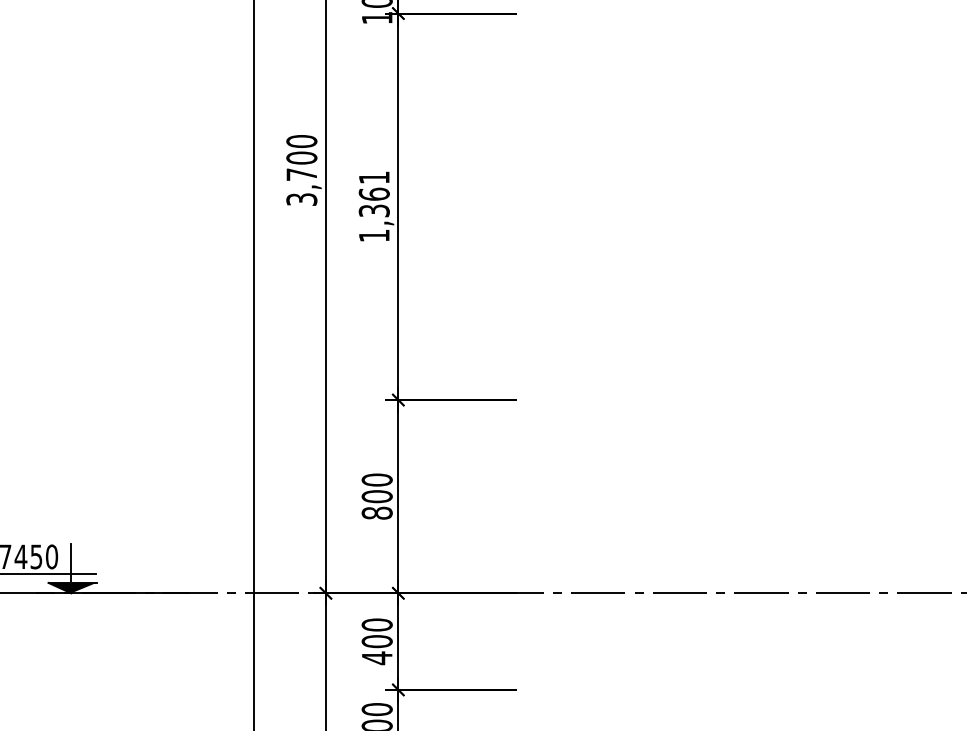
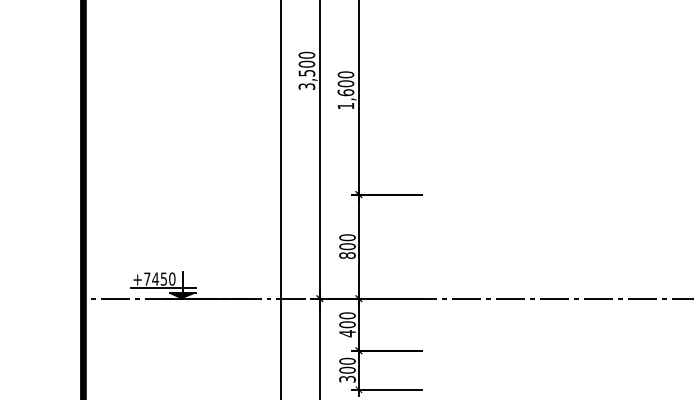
text: (301, 175) -> (306, 73), 3,700 -> 3,500
text: (373, 193) -> (345, 83), 1,361 -> 1,600

